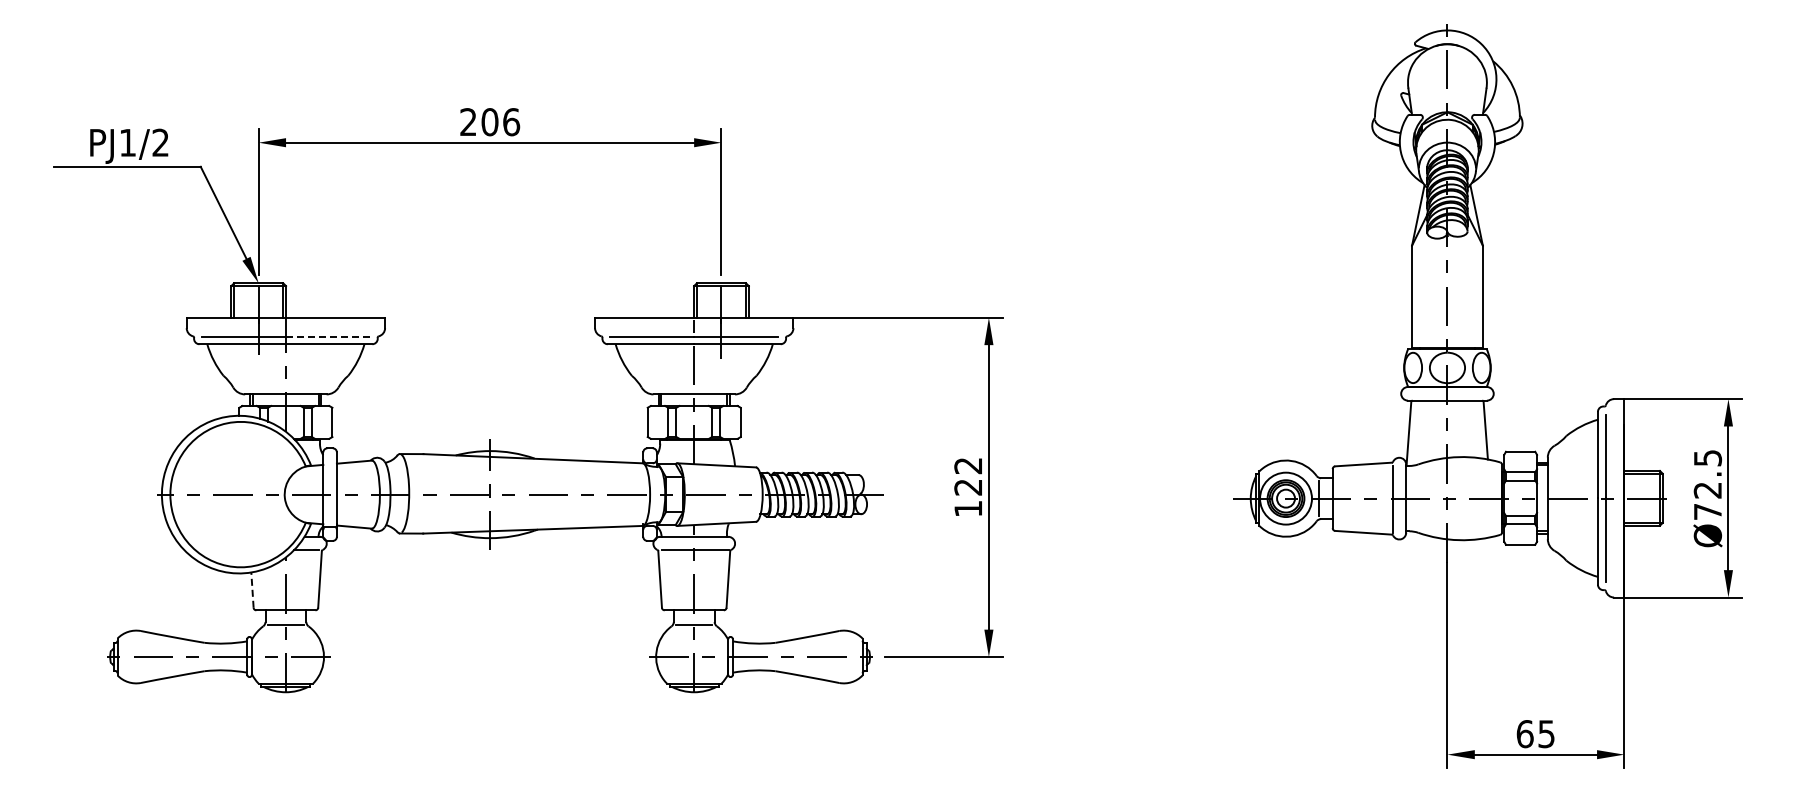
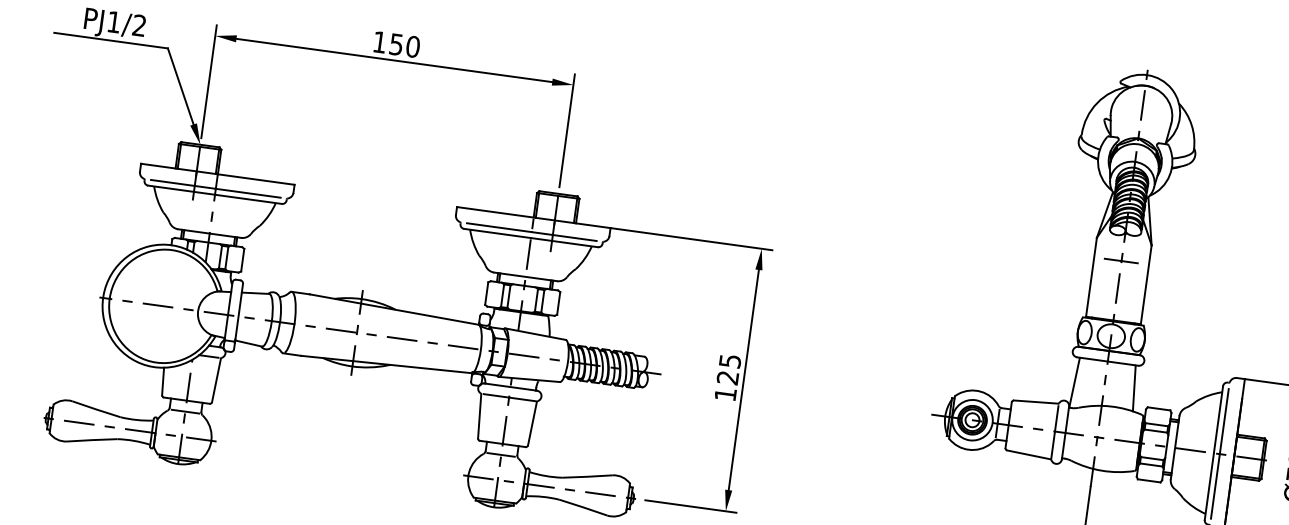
text: (490, 122) -> (396, 44), 206 -> 150
line: (1446, 270) -> (1120, 260), added
line: (327, 336) -> (248, 193), dashed -> solid
text: (968, 466) -> (730, 361), 122 -> 125
line: (252, 590) -> (163, 381), dashed -> solid

